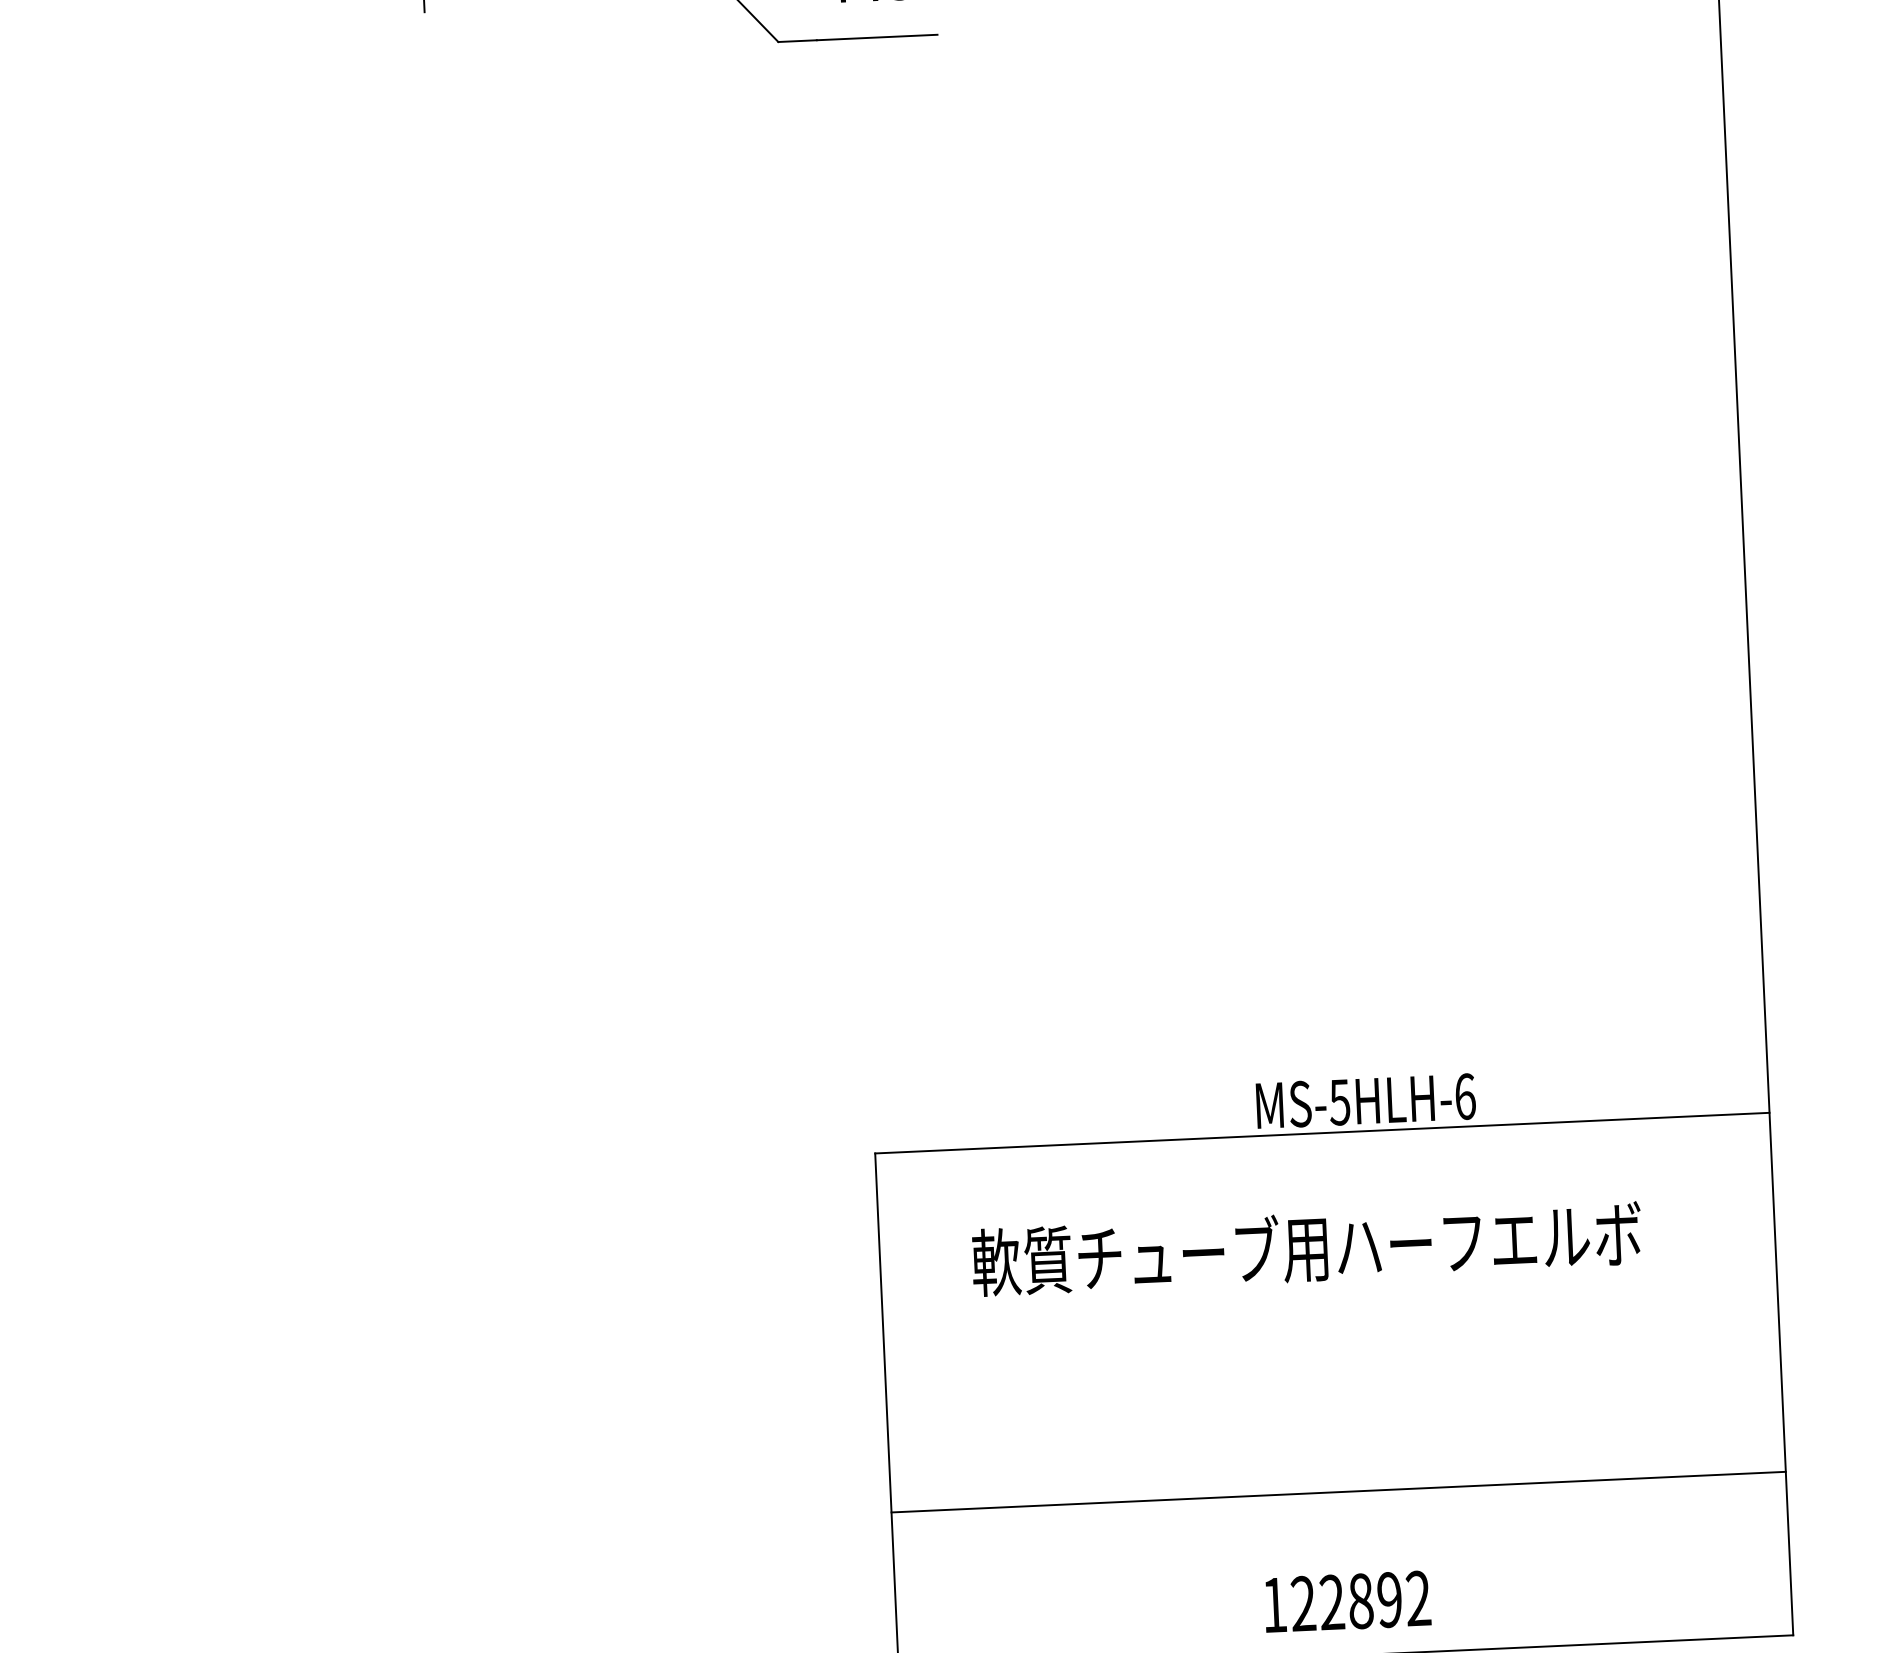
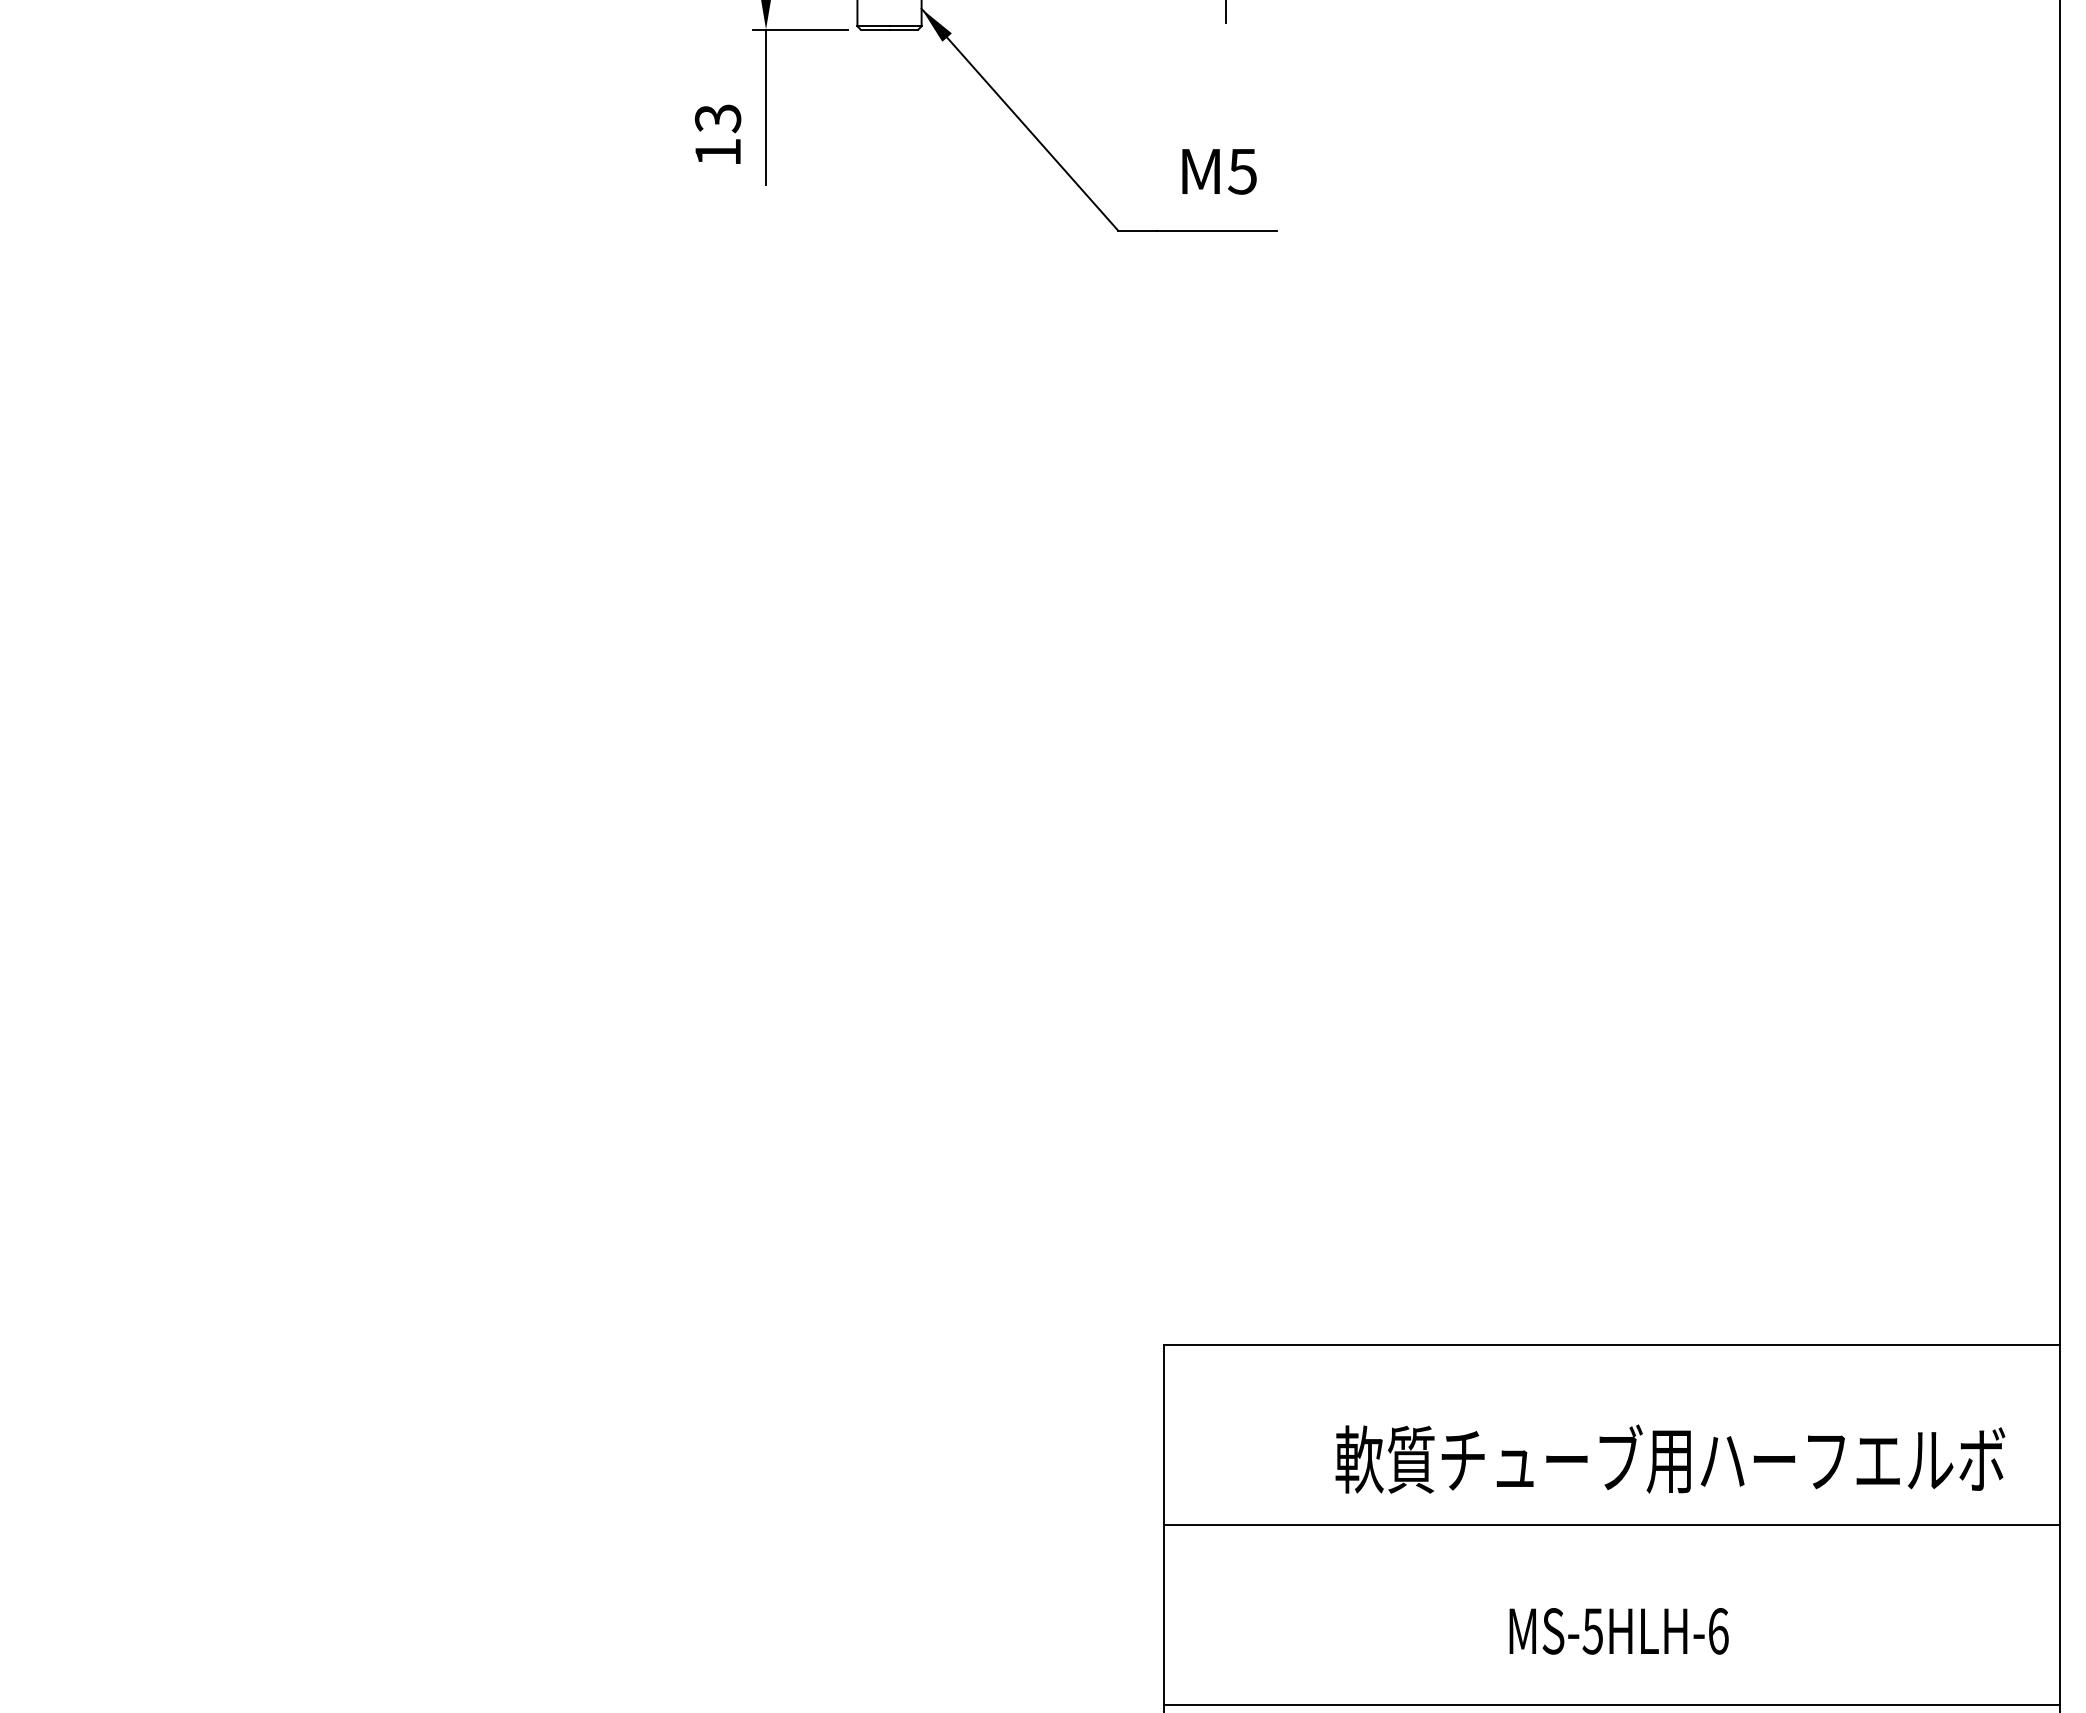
text: (1365, 1101) -> (1618, 1631), moved
text: (1306, 1247) -> (1670, 1458), moved
line: (1329, 1312) -> (1611, 1524), added

